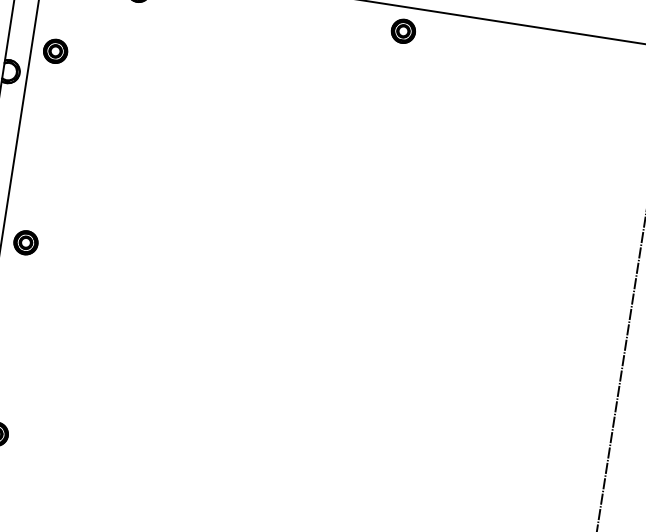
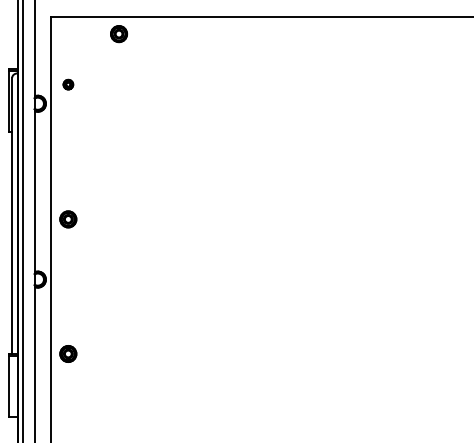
part: (402, 31) -> (304, 34), removed
part: (55, 50) -> (68, 84), size x0.6

